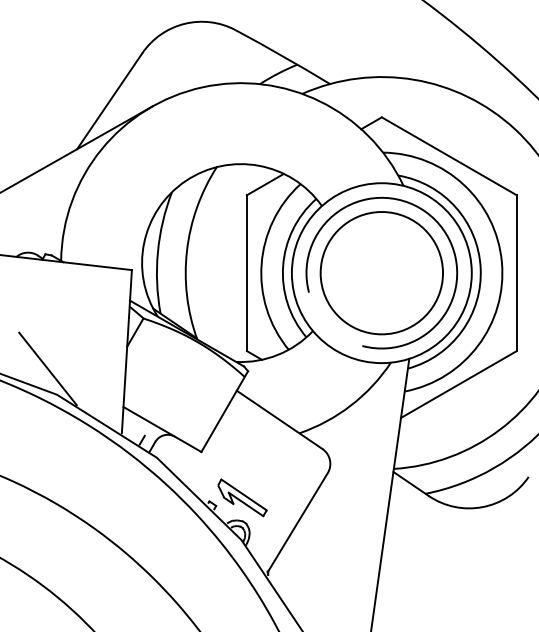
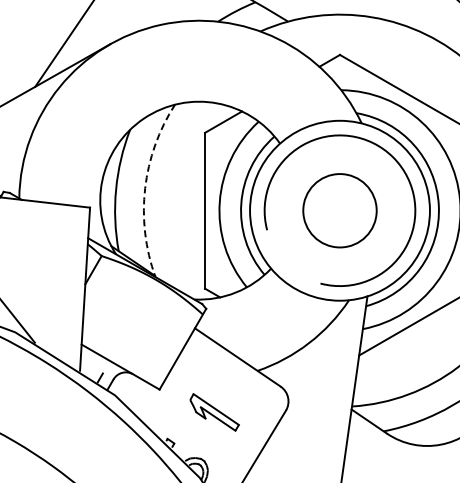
arc: (187, 250) -> (145, 188), solid -> dashed
circle: (381, 273) -> (339, 211), size x0.6
part: (242, 497) -> (214, 412), moved

